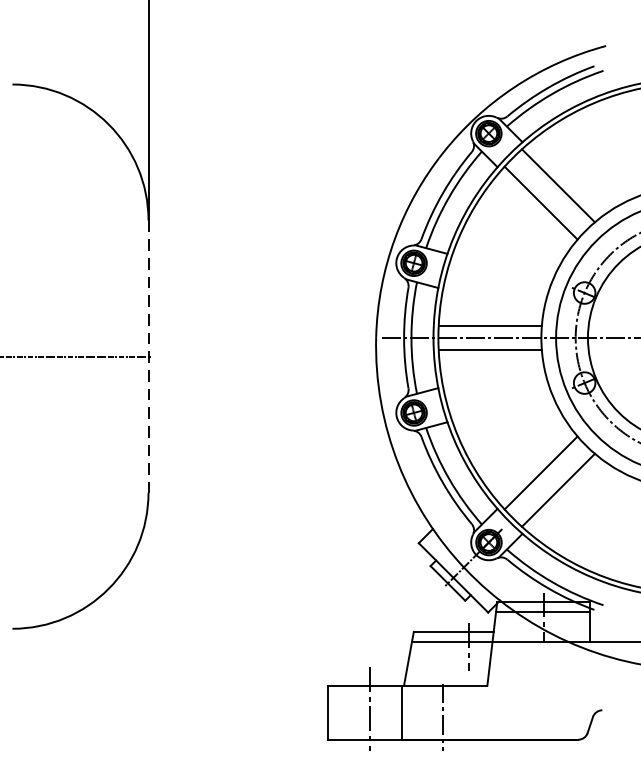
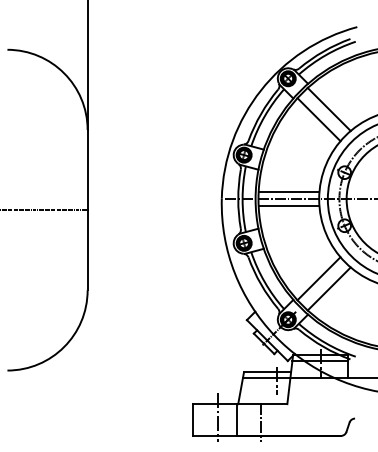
line: (148, 357) -> (87, 210), dashed -> solid

